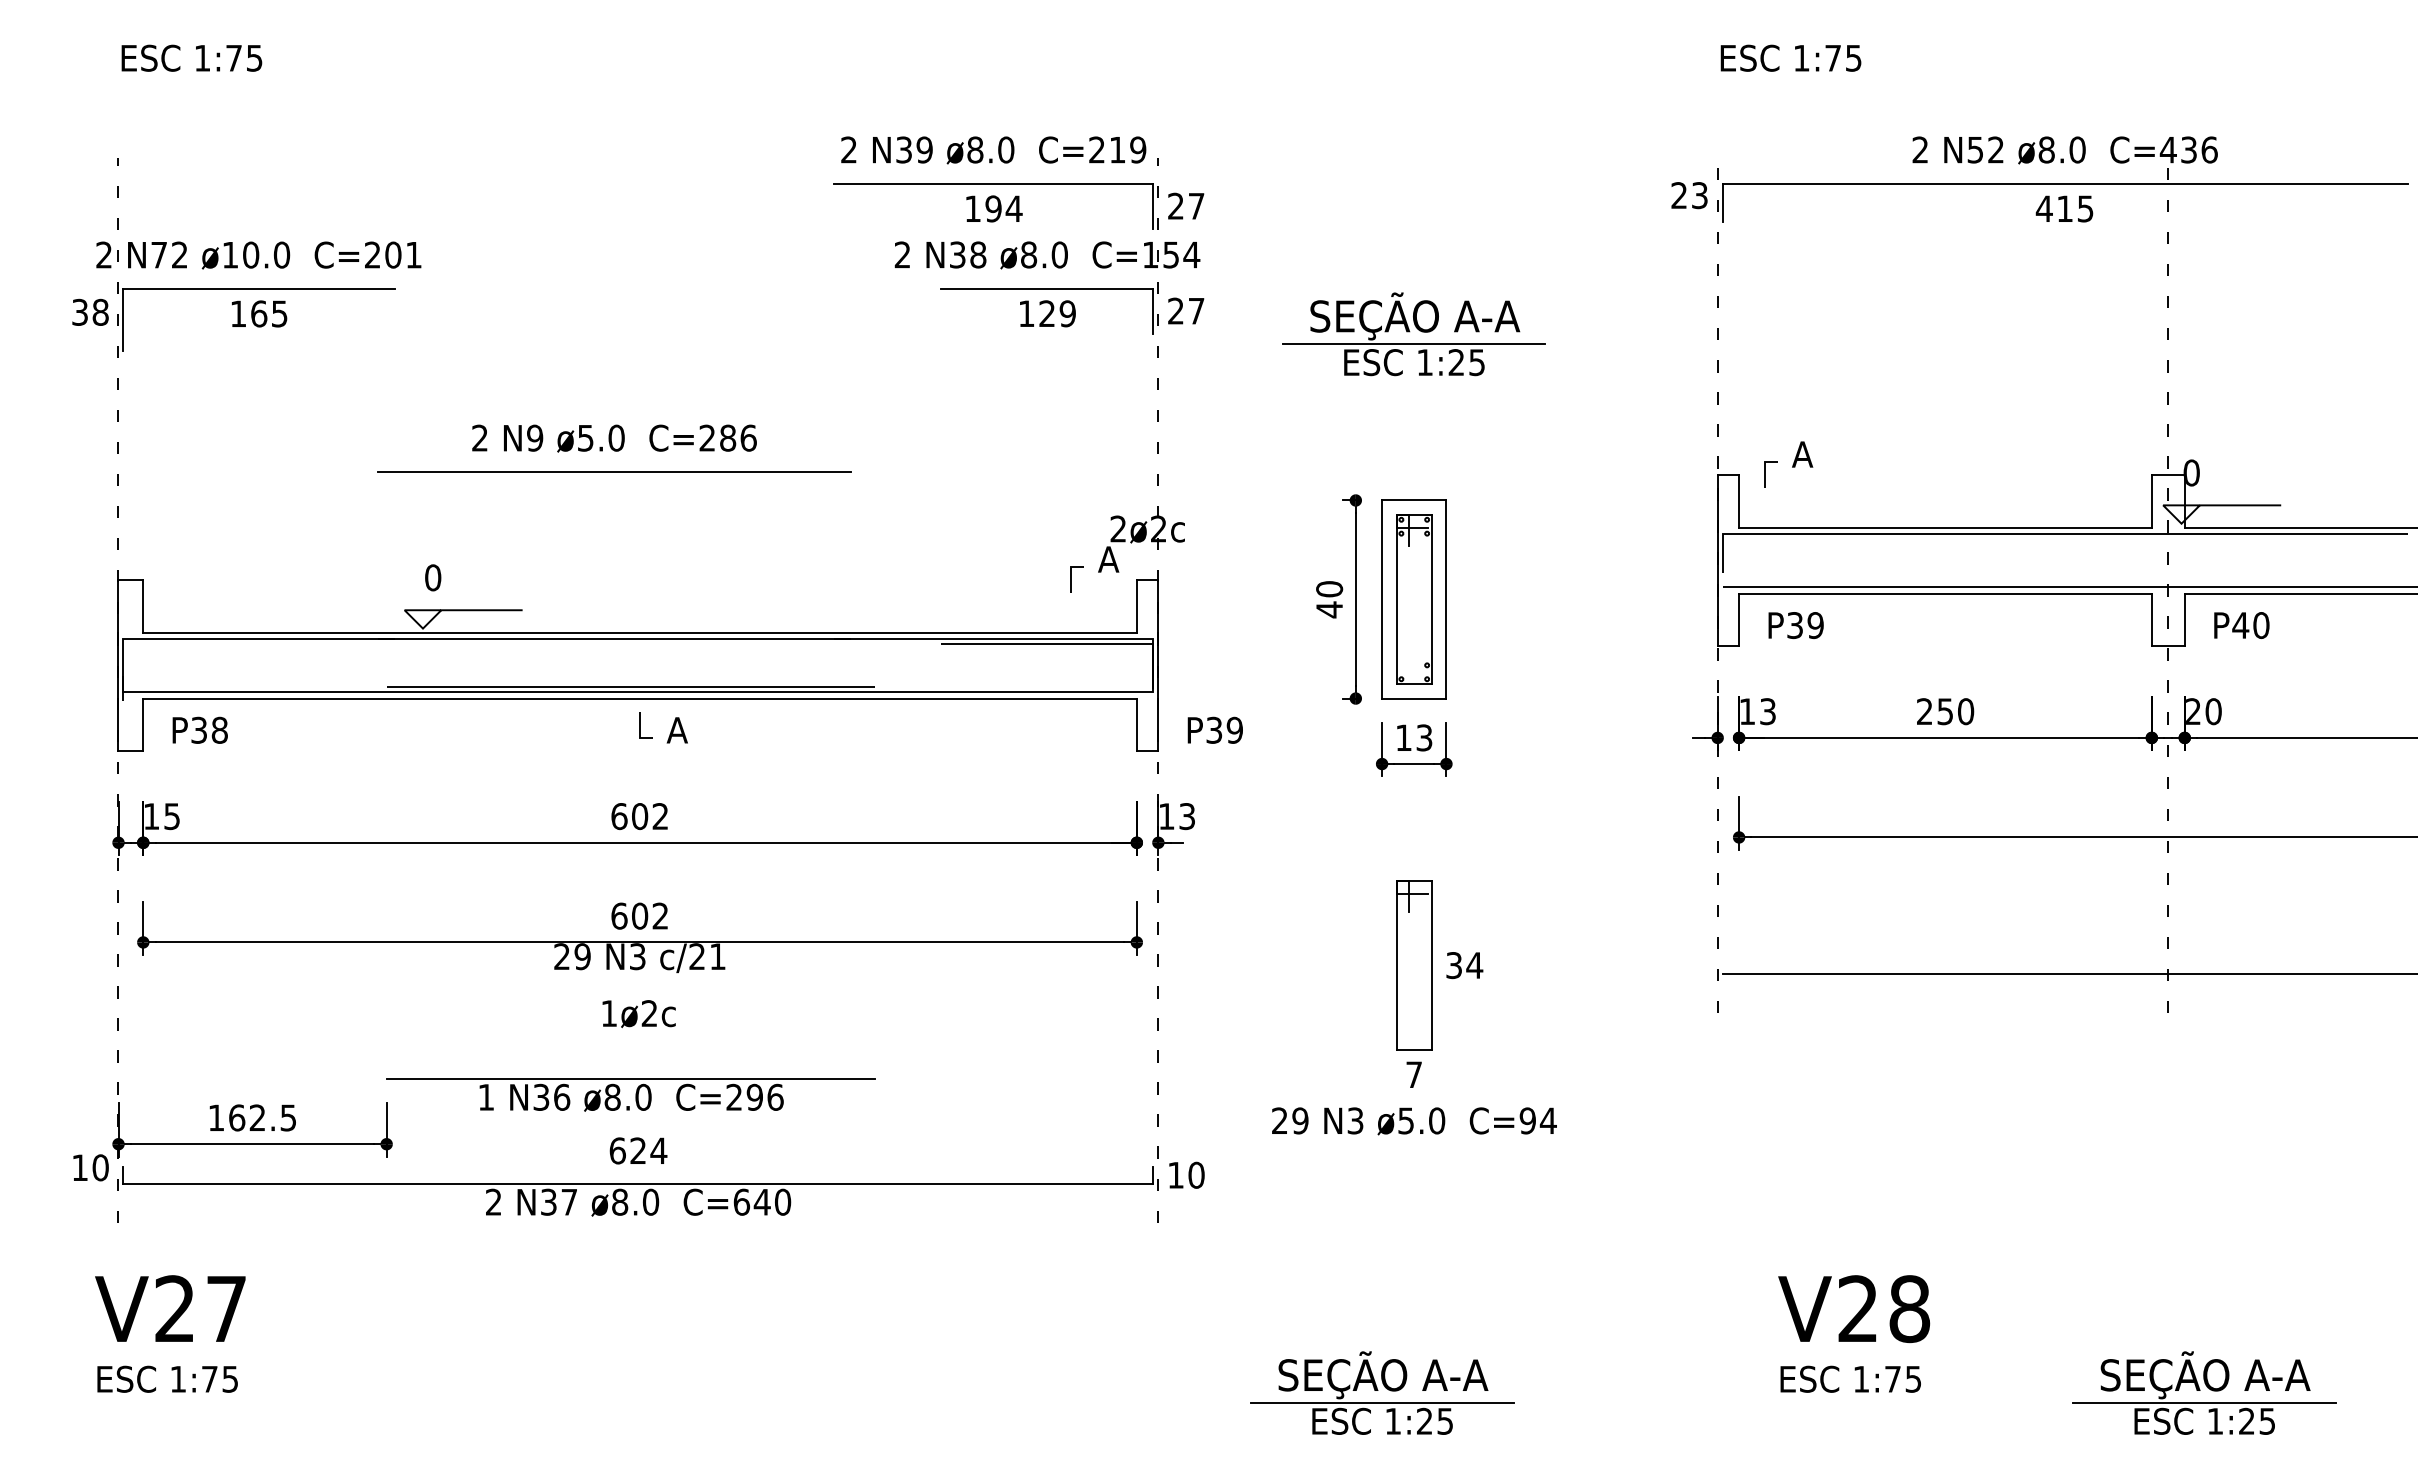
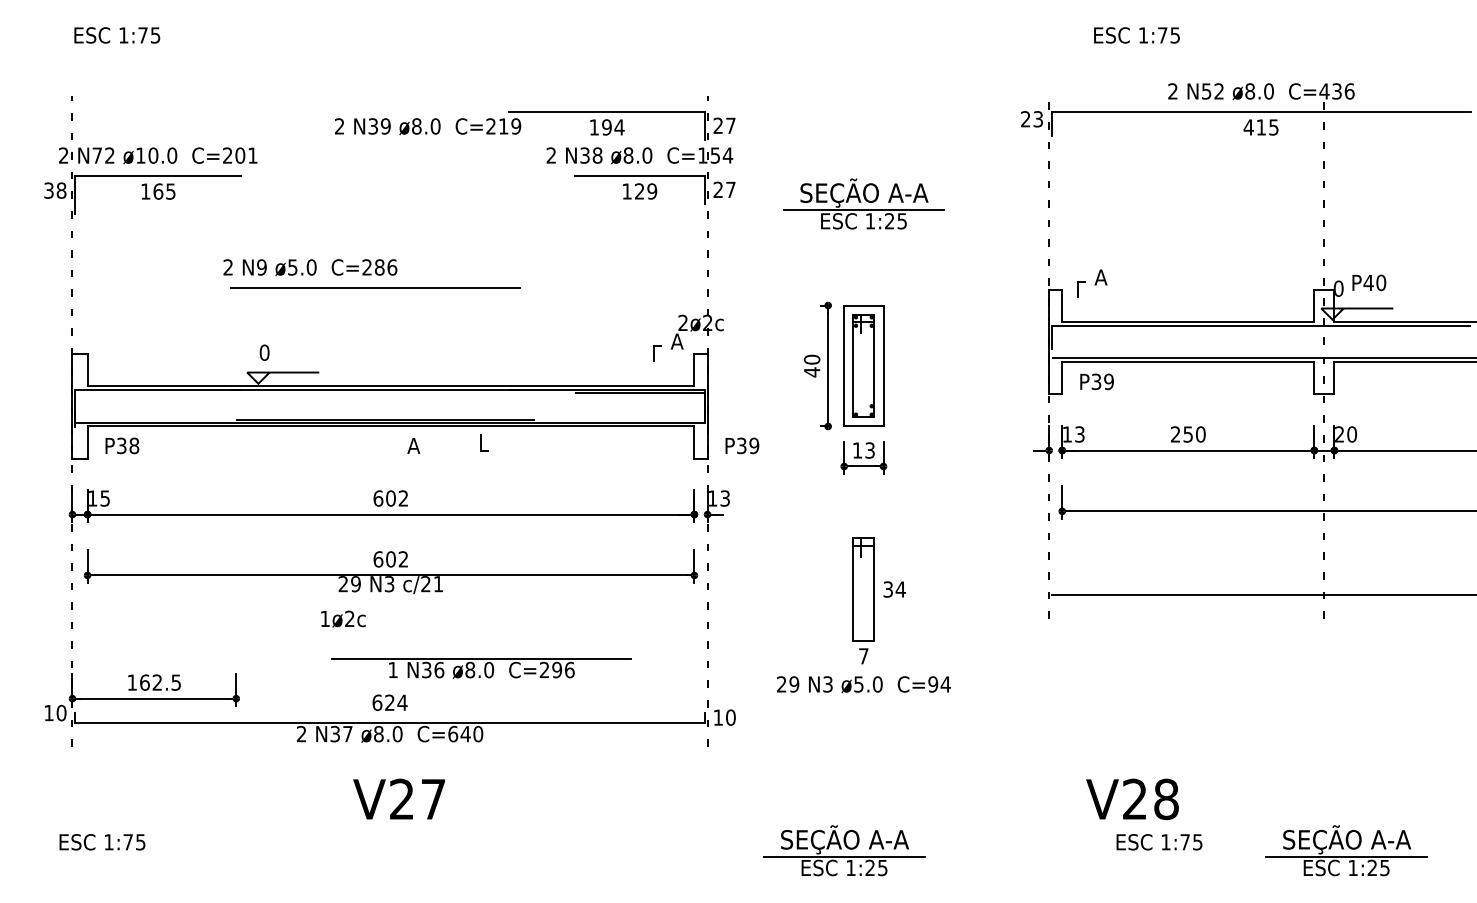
text: (1790, 58) -> (1136, 35), moved
text: (994, 150) -> (428, 126), moved
text: (614, 438) -> (310, 267), moved
text: (2242, 624) -> (1369, 282), moved
line: (640, 724) -> (481, 442), moved
text: (639, 1012) -> (343, 618), moved
part: (631, 1094) -> (481, 668), moved
text: (169, 1307) -> (398, 798), moved
text: (1850, 1379) -> (1159, 842), moved

